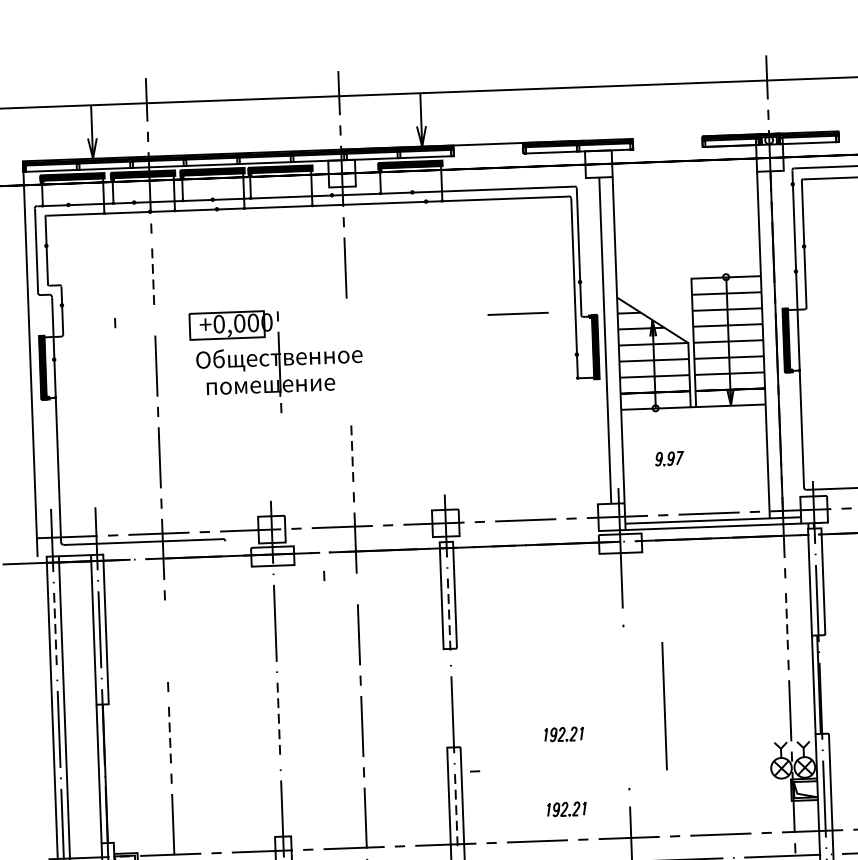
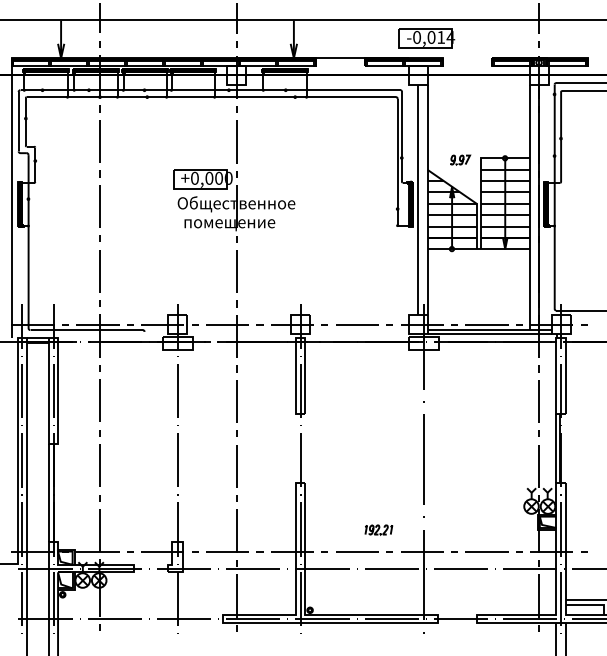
part: (608, 111) -> (426, 38), added
line: (153, 274) -> (100, 141), dashed -> solid
line: (518, 313) -> (357, 178), removed
line: (113, 322) -> (99, 173), moved
part: (276, 360) -> (234, 205), moved
line: (352, 451) -> (236, 271), dashed -> solid
part: (669, 457) -> (460, 159), moved
line: (324, 575) -> (236, 368), moved
line: (448, 617) -> (300, 391), dashed -> solid
line: (787, 619) -> (539, 401), dashed -> solid
line: (55, 631) -> (22, 391), dashed -> solid
line: (165, 640) -> (99, 400), added
line: (664, 705) -> (423, 459), moved
line: (278, 721) -> (177, 460), dashed -> solid
line: (169, 732) -> (100, 465), dashed -> solid
part: (563, 733) -> (378, 476), removed
line: (474, 770) -> (314, 500), removed
line: (456, 812) -> (300, 529), dashed -> solid

